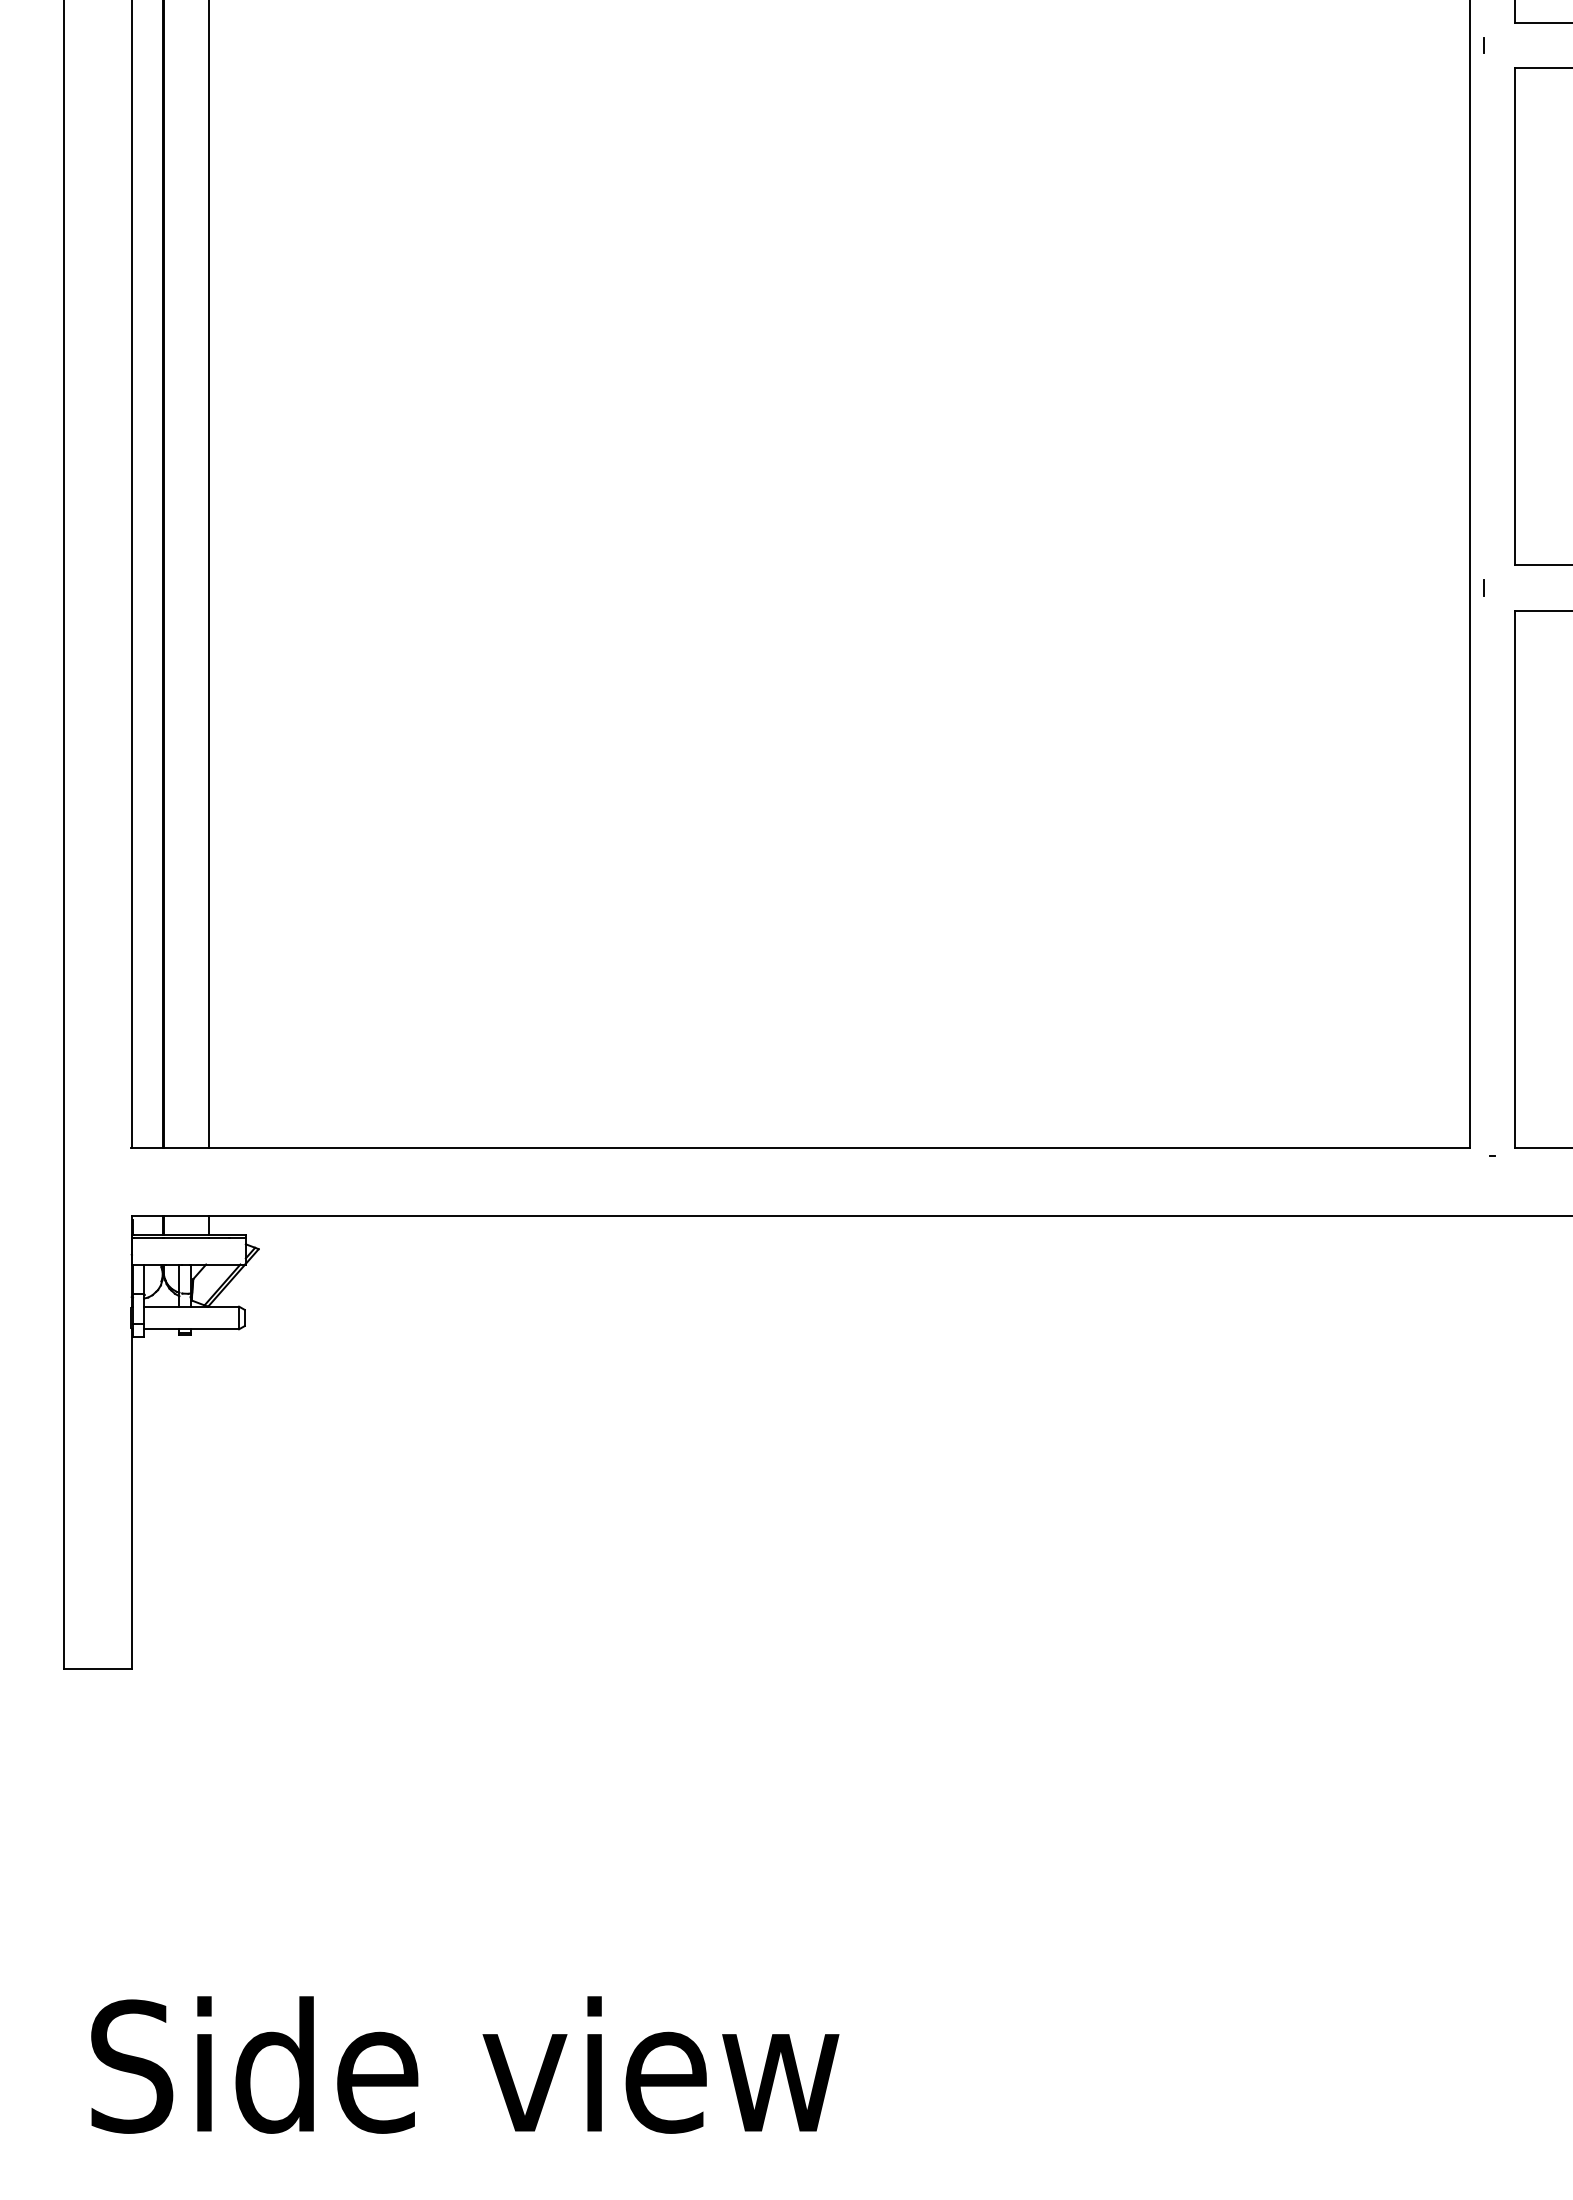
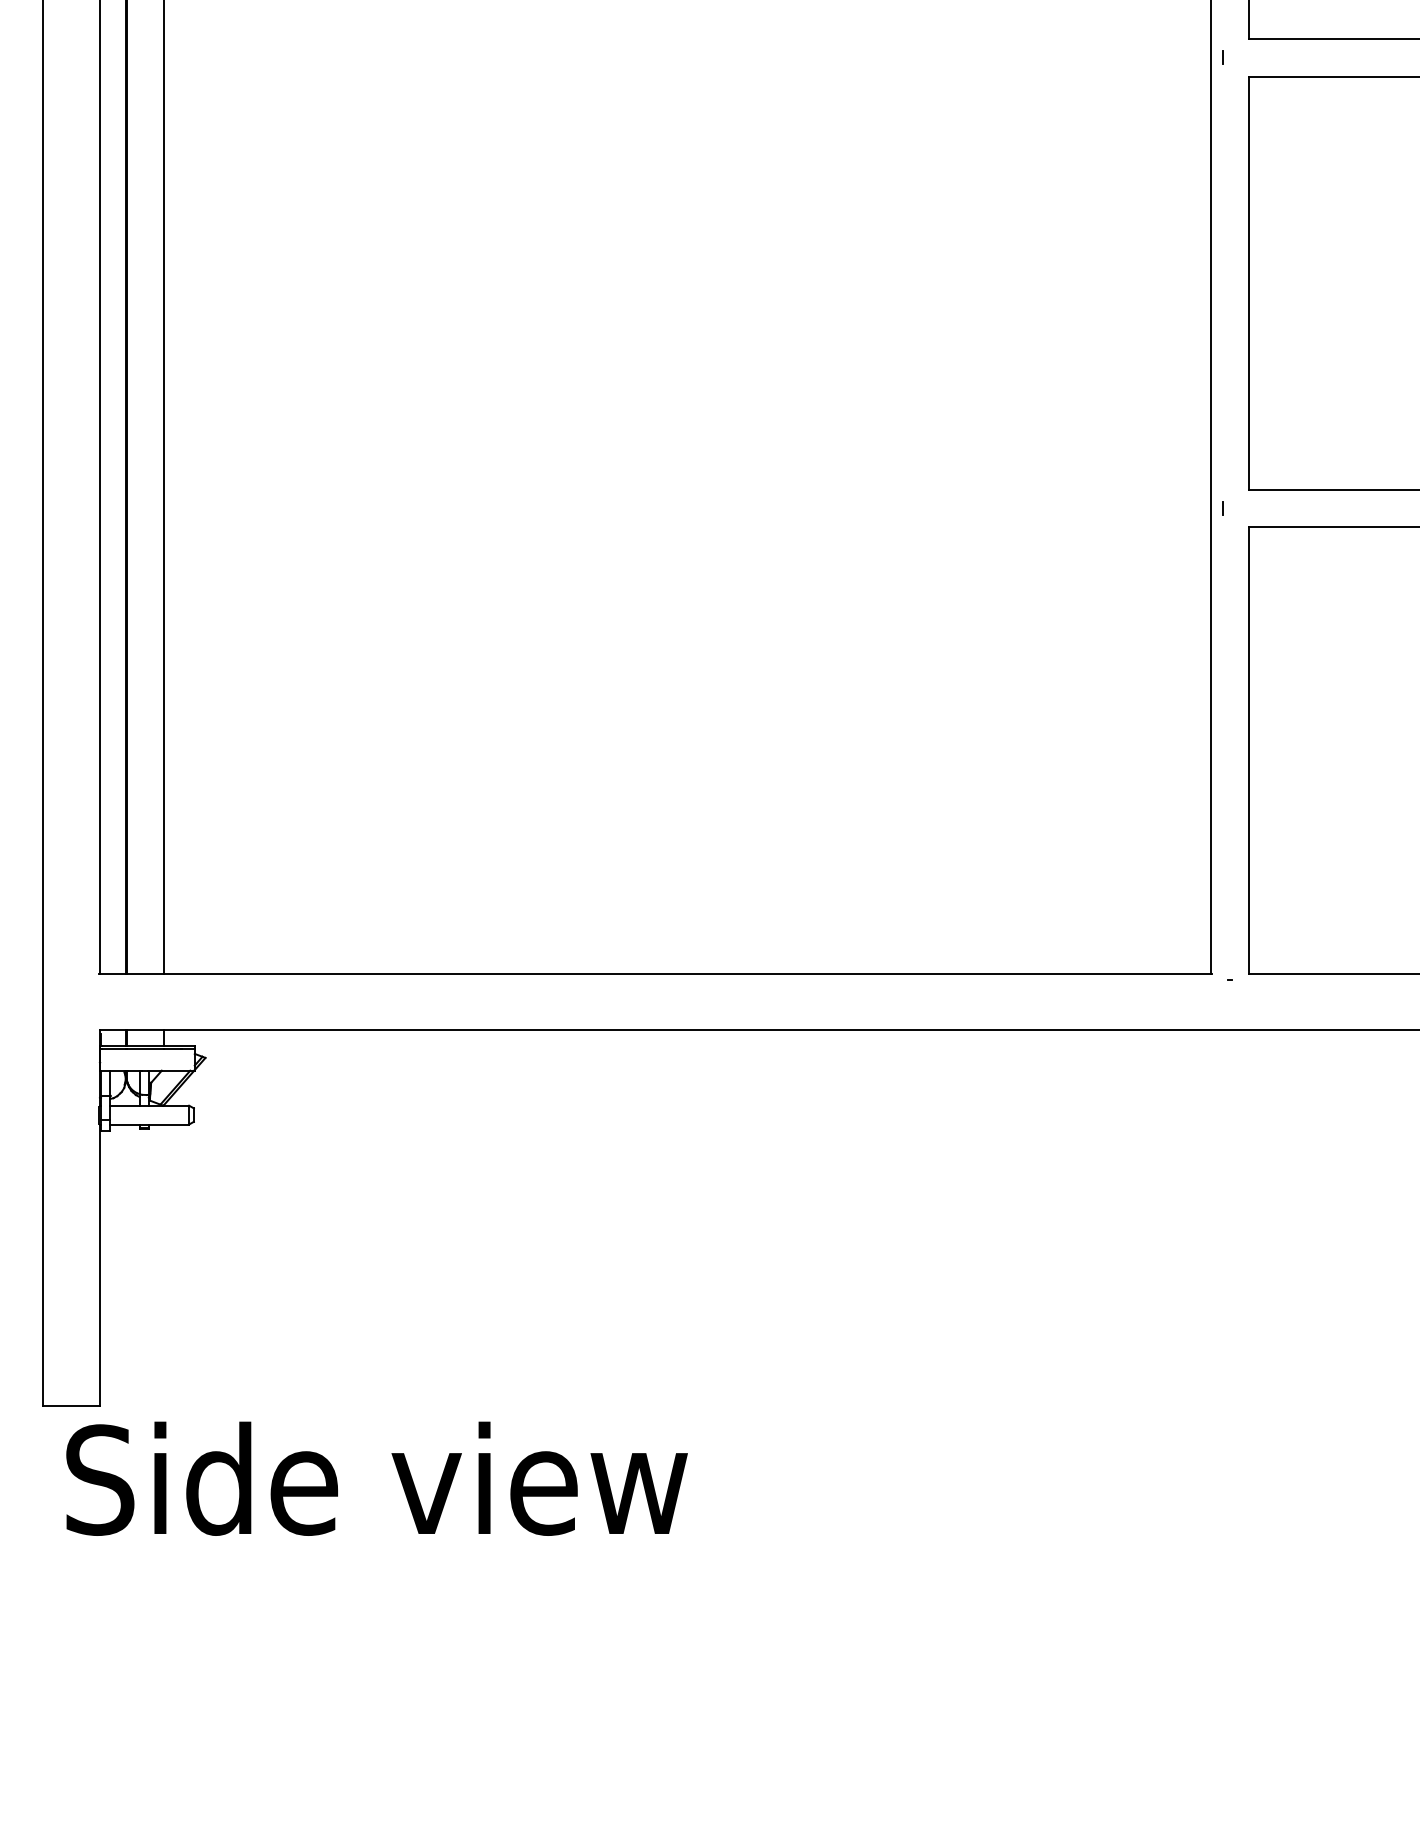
text: (464, 2064) -> (376, 1478), moved

